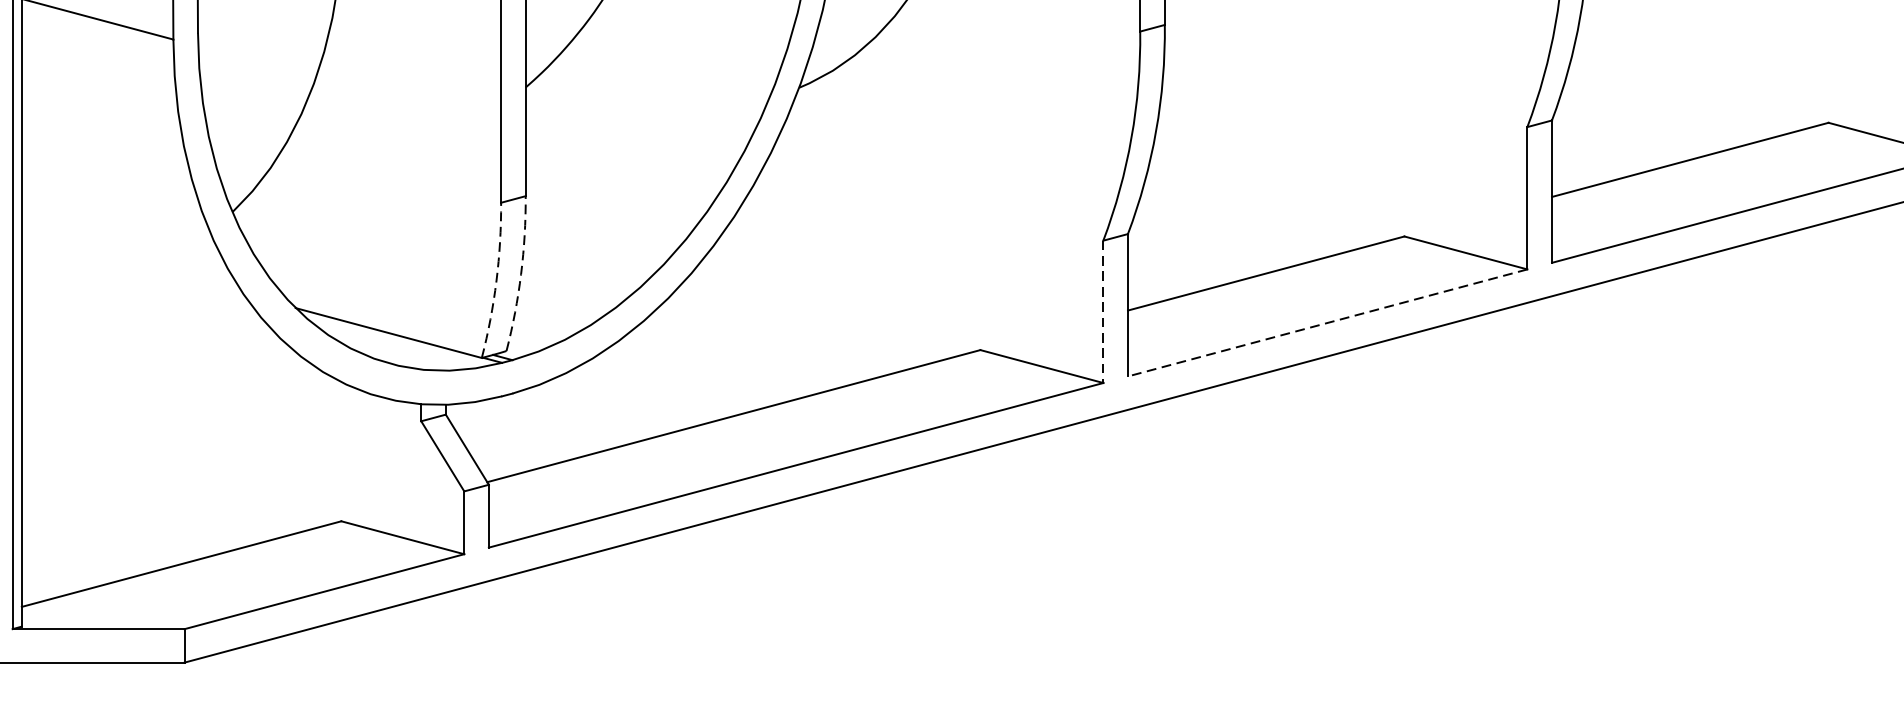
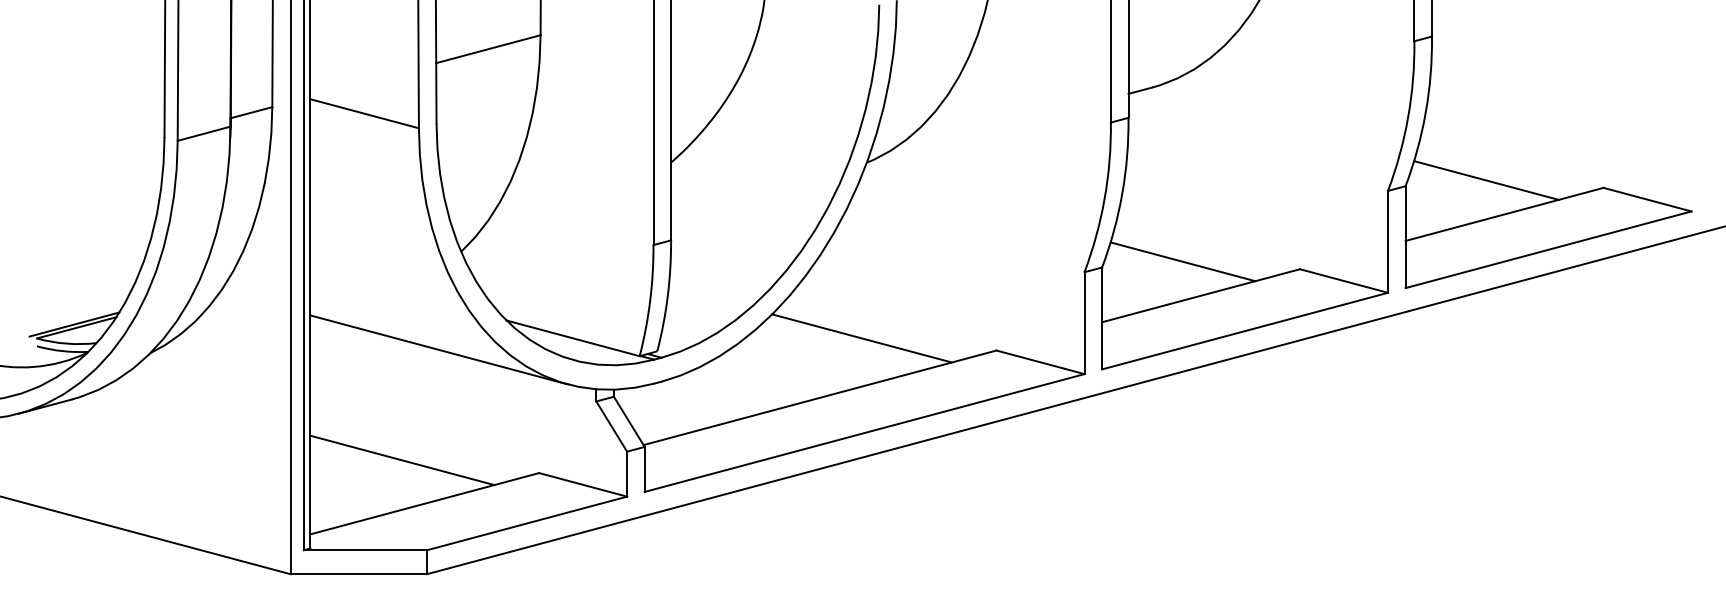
line: (1665, 112) -> (1486, 180), added
line: (1240, 225) -> (1182, 261), added
arc: (520, 274) -> (667, 296), dashed -> solid
arc: (496, 281) -> (650, 301), dashed -> solid
line: (1103, 312) -> (1084, 323), dashed -> solid
line: (1328, 323) -> (1245, 331), dashed -> solid
line: (791, 333) -> (861, 338), added
line: (202, 348) -> (439, 349), added
line: (150, 503) -> (402, 460), added

